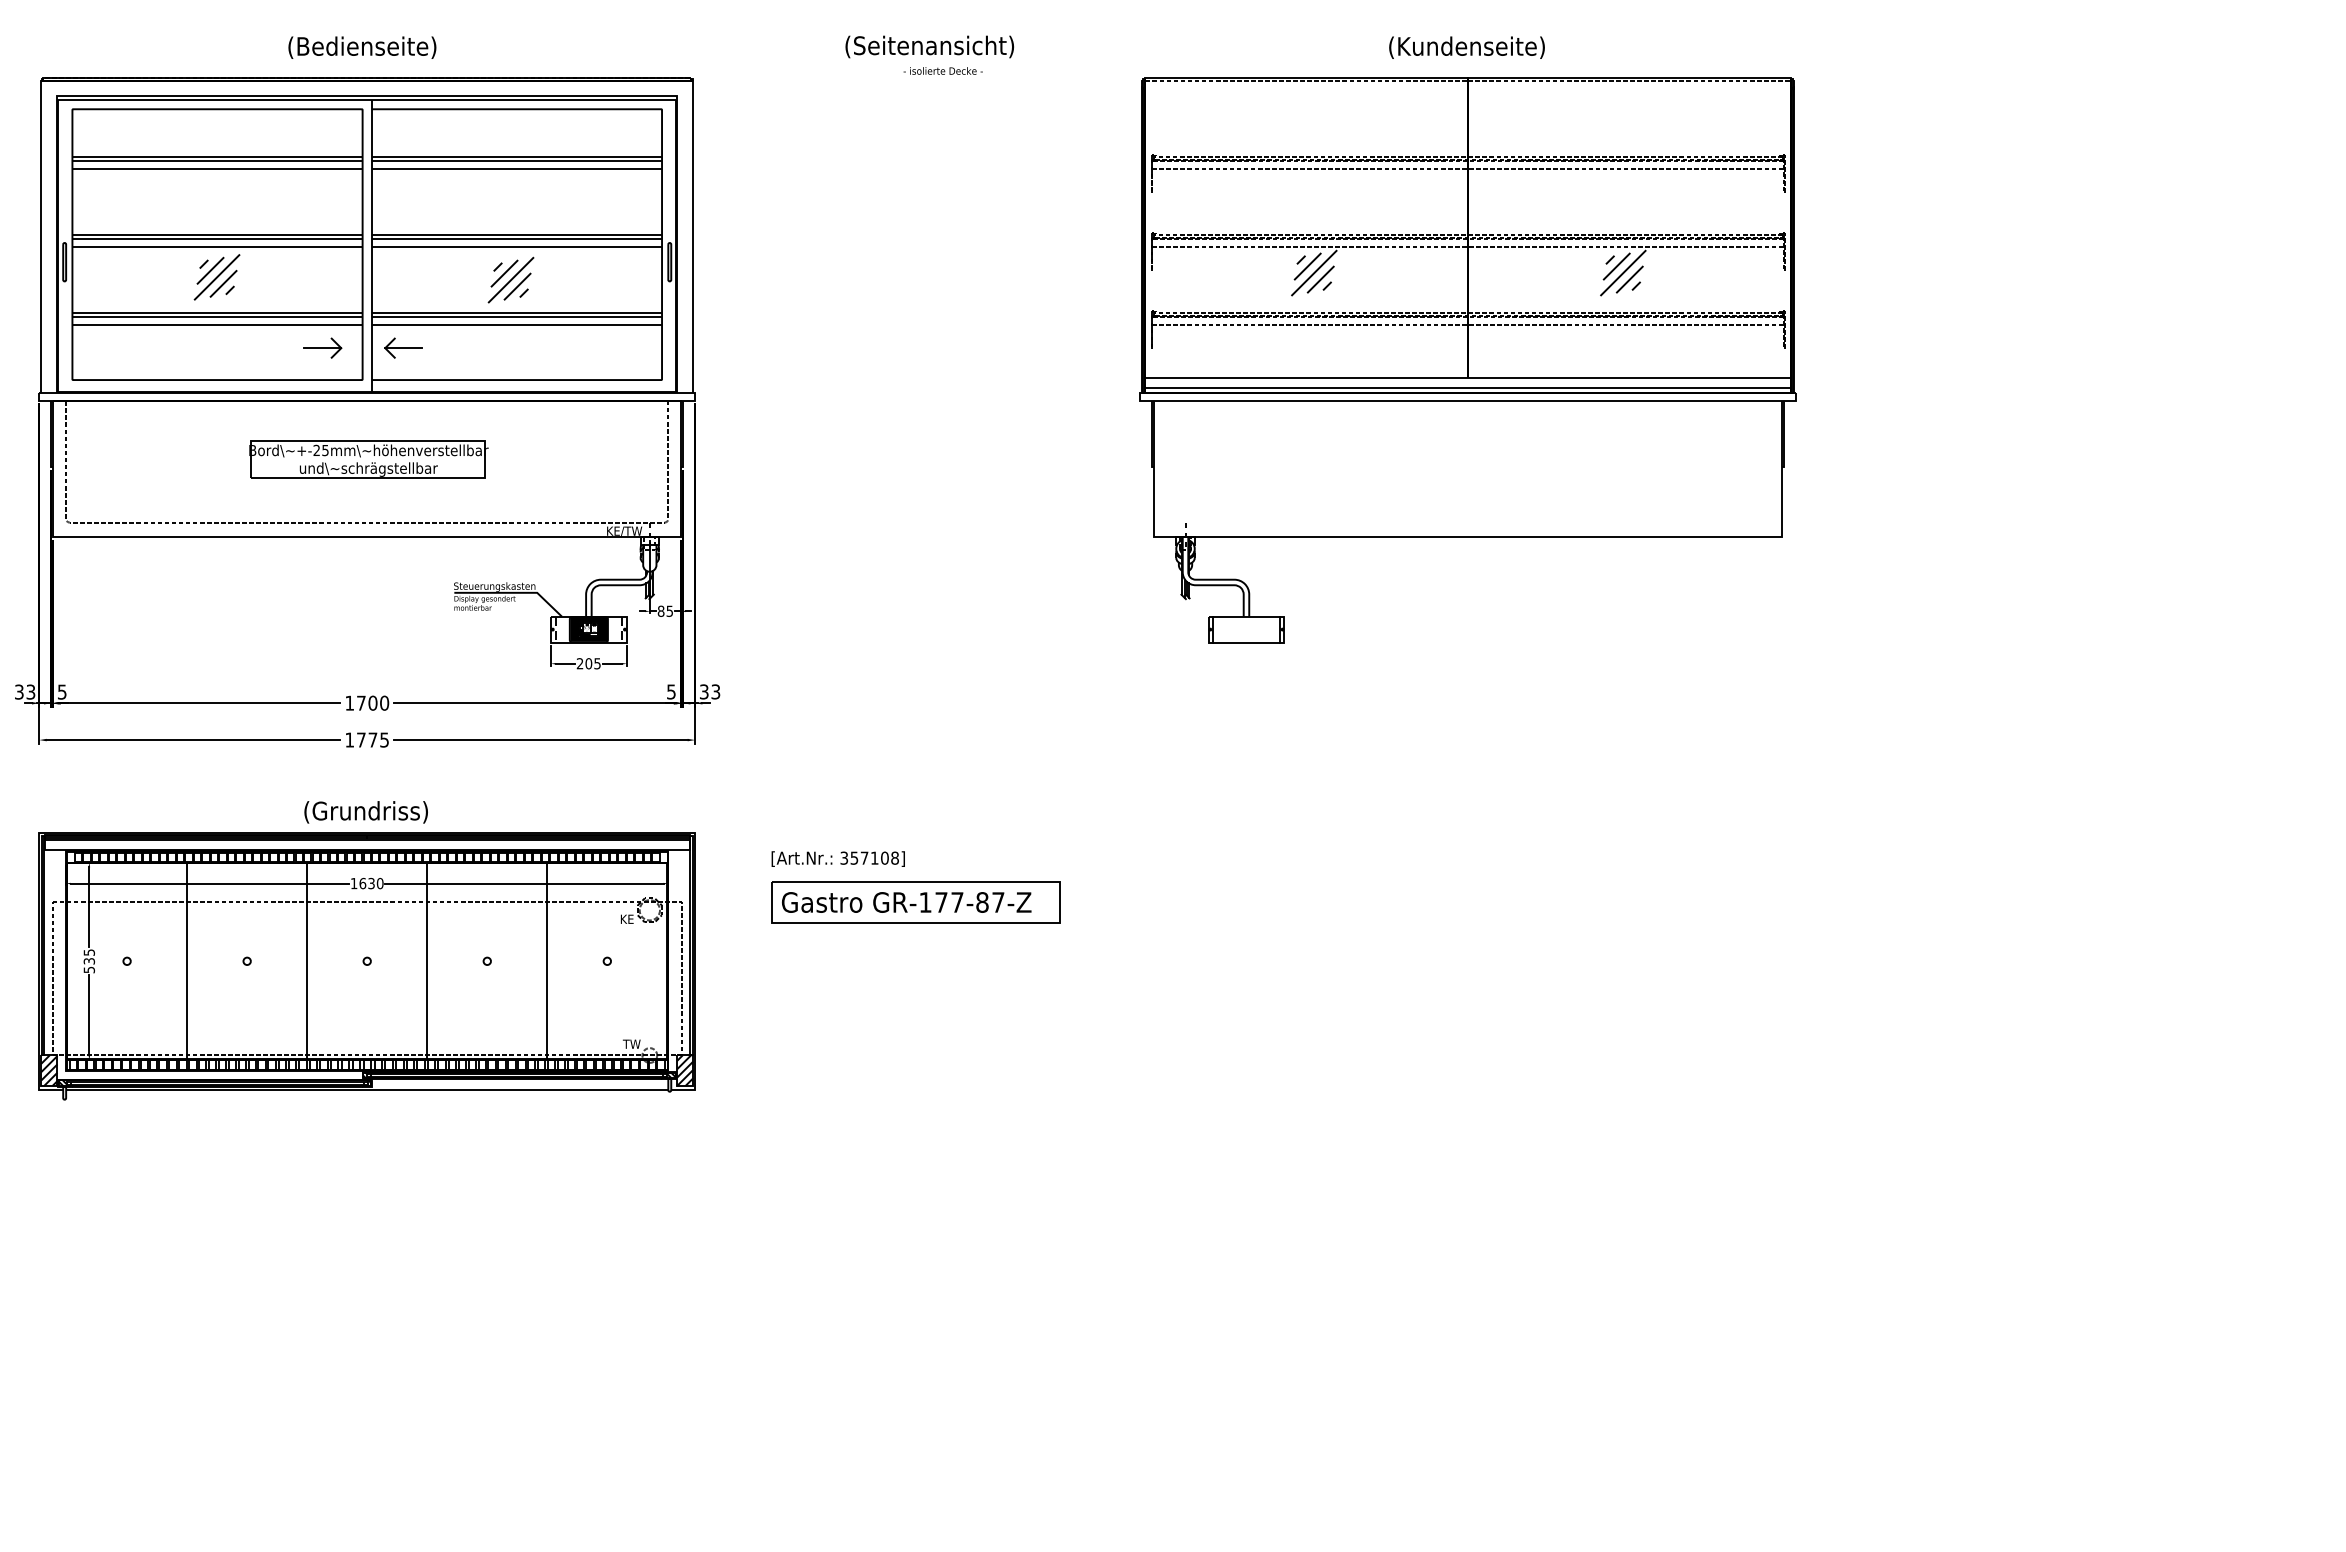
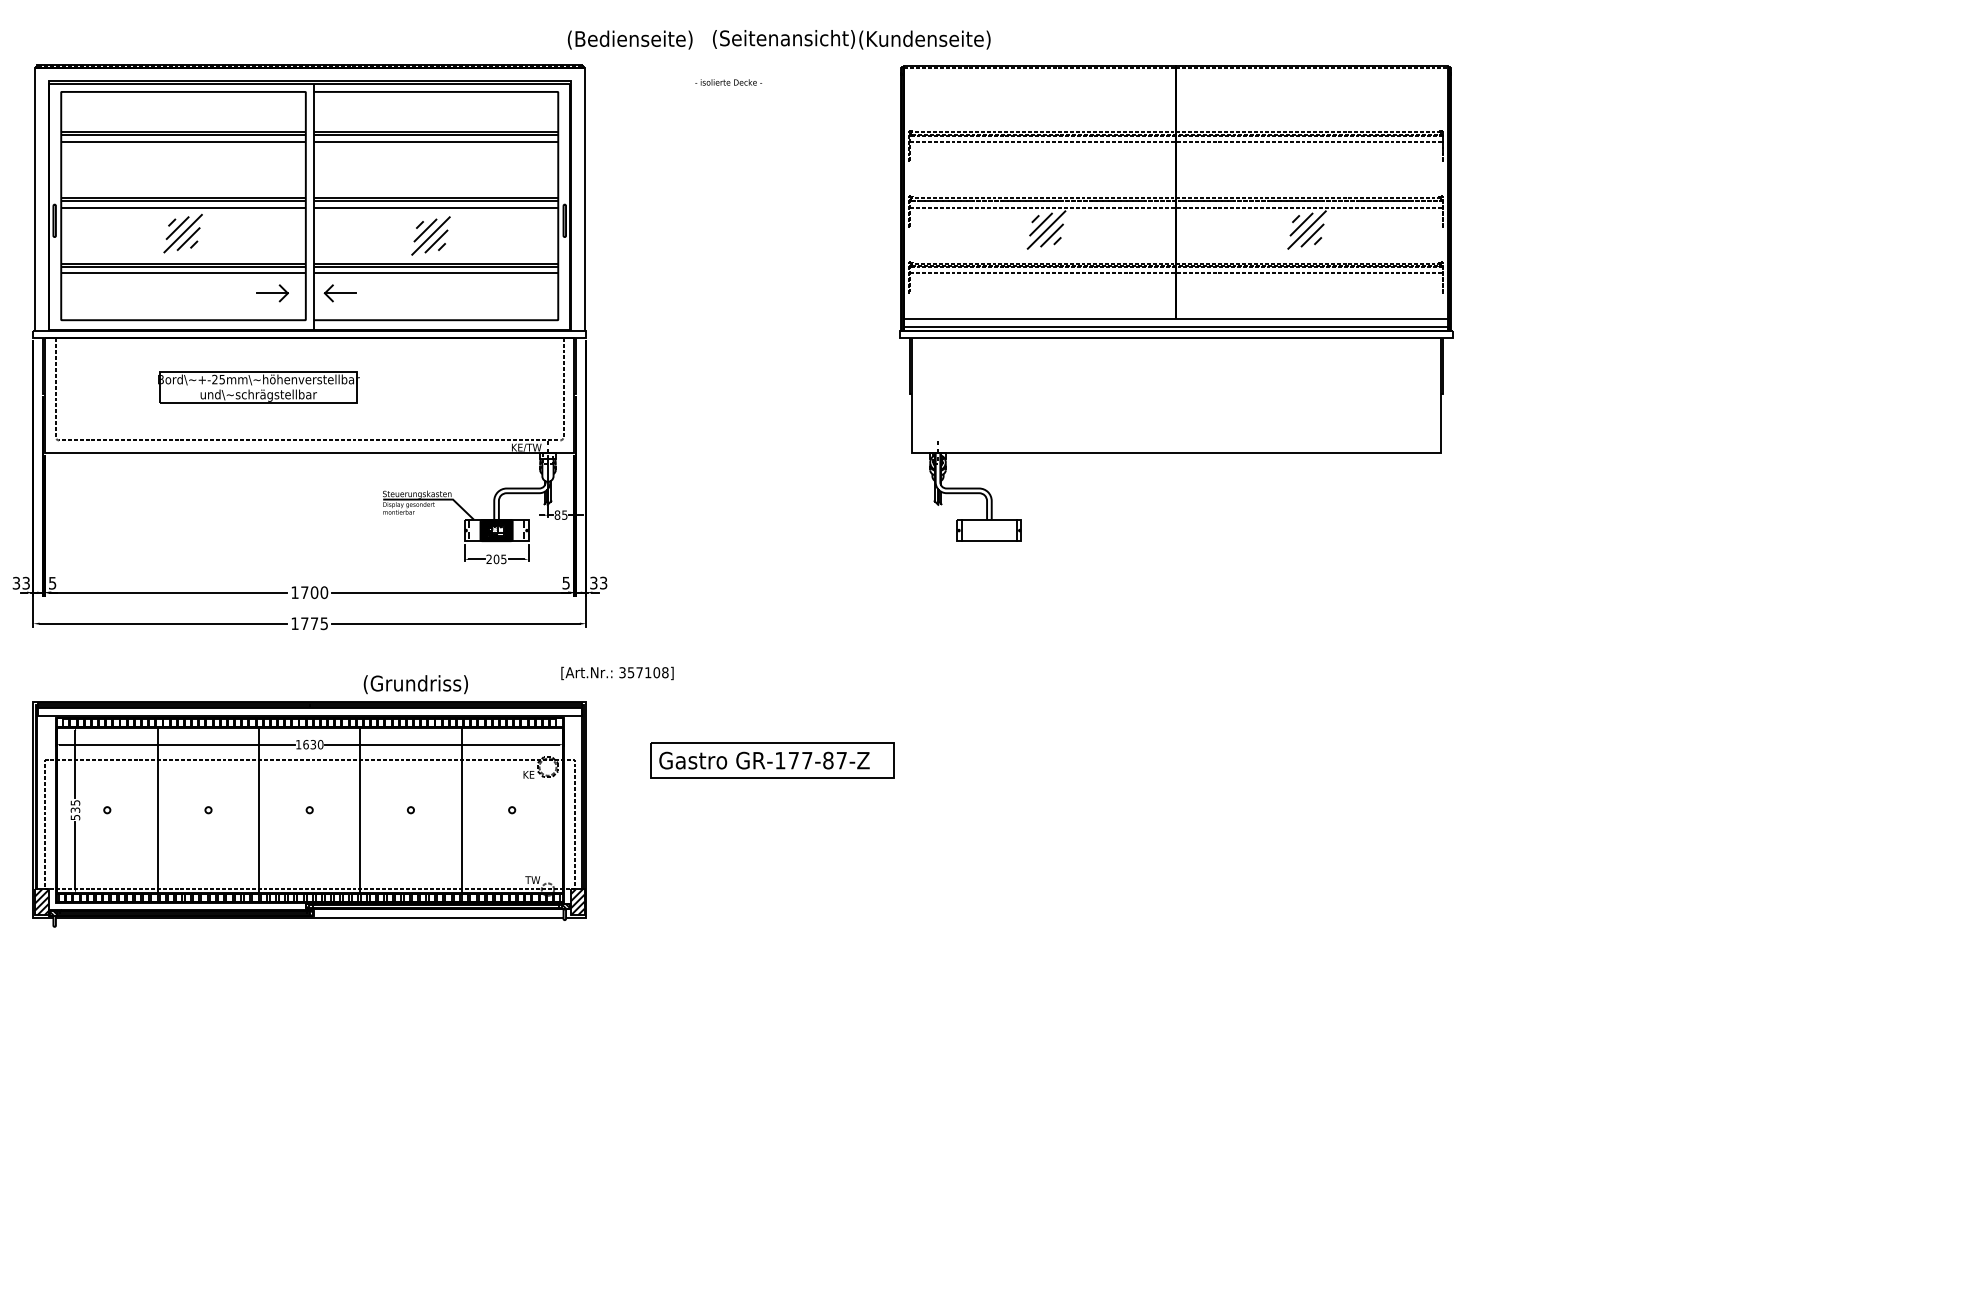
text: (362, 47) -> (630, 39), moved
text: (1466, 47) -> (924, 39), moved
text: (942, 70) -> (728, 82), moved
part: (1467, 360) -> (1175, 303), moved
part: (368, 459) -> (258, 387), moved
text: (365, 812) -> (415, 684), moved
text: (837, 858) -> (616, 672), moved

